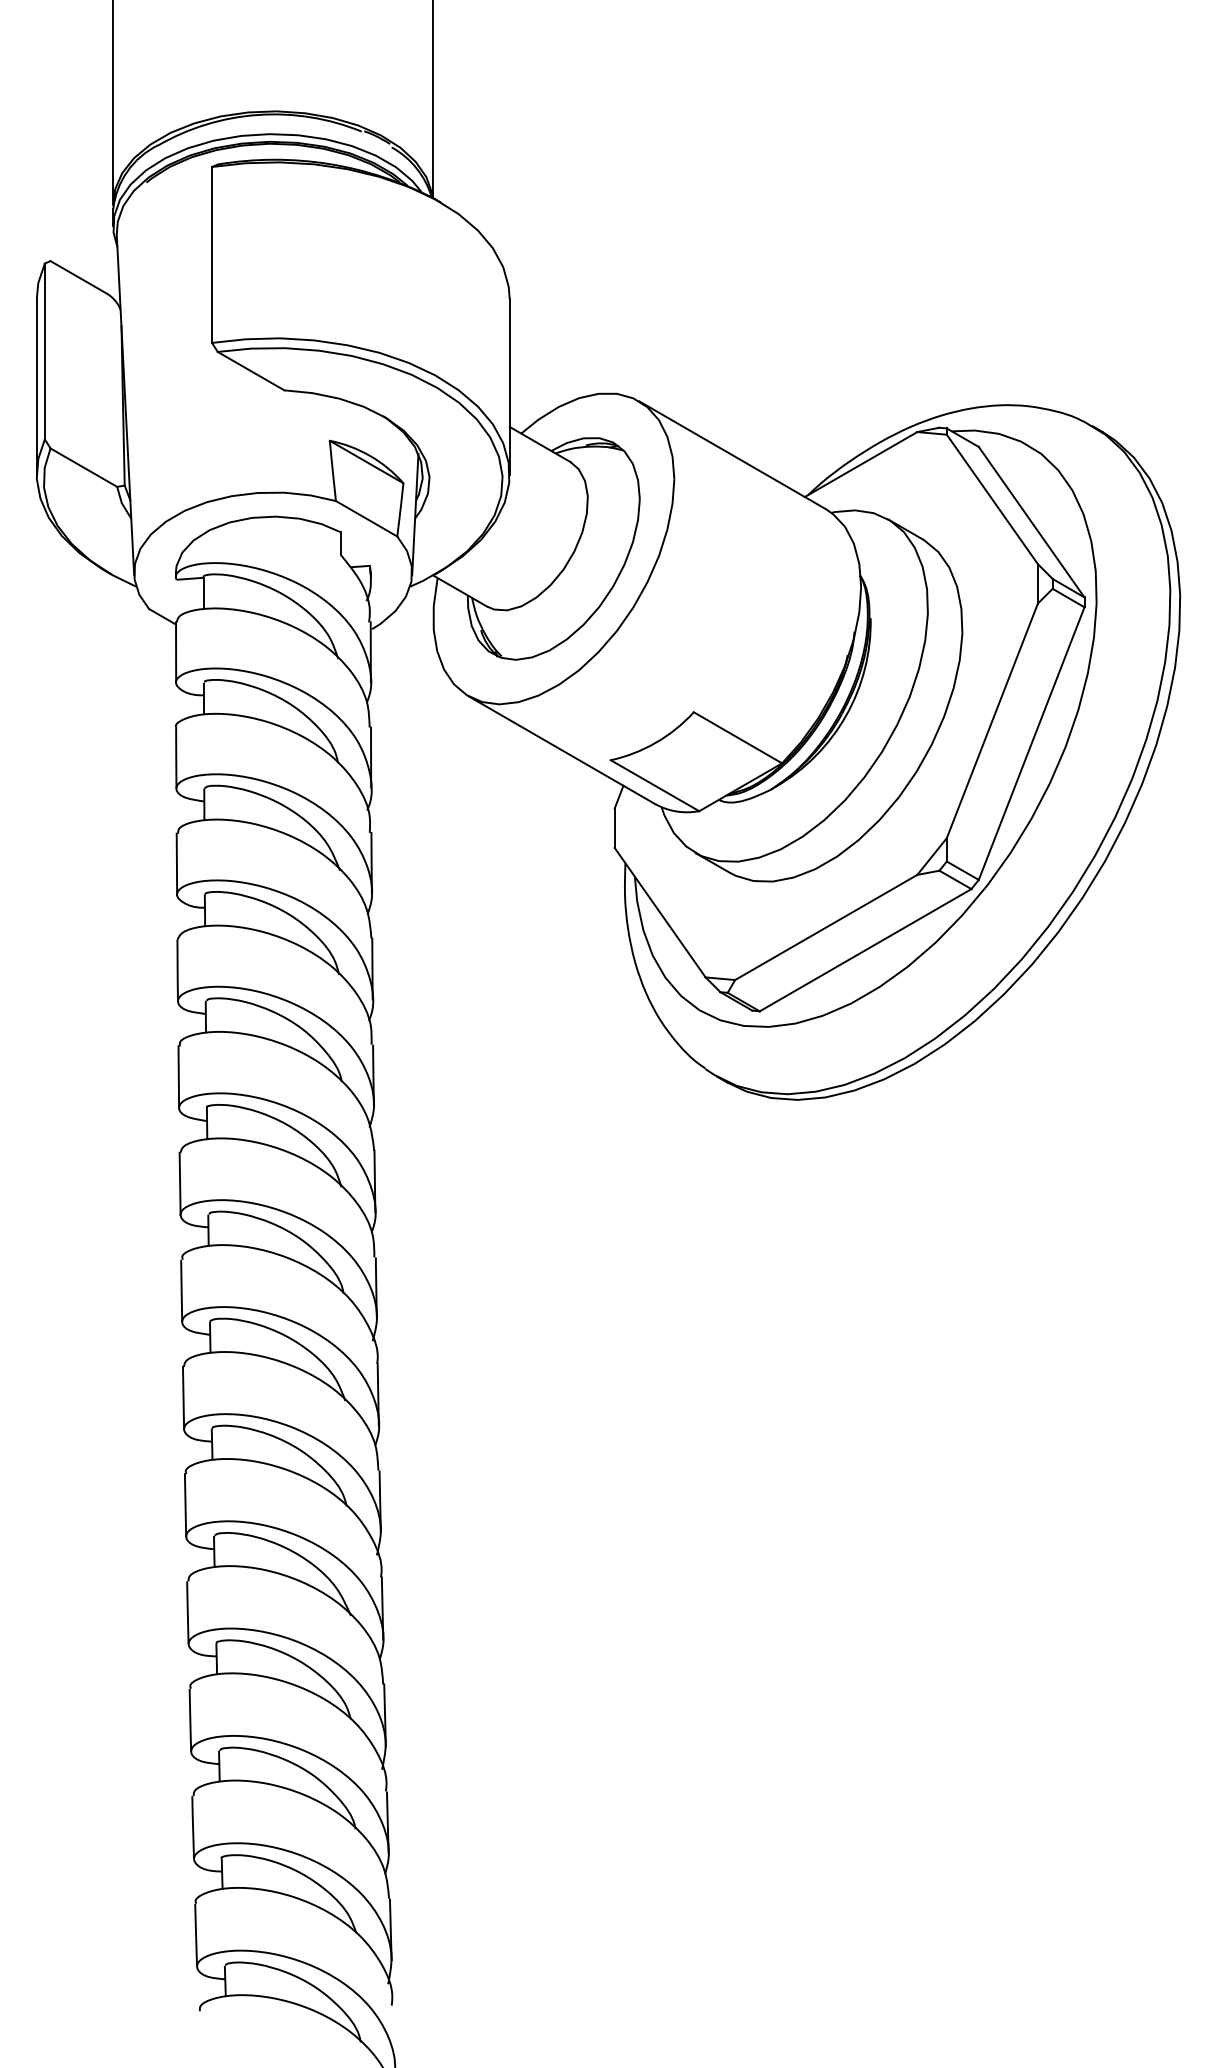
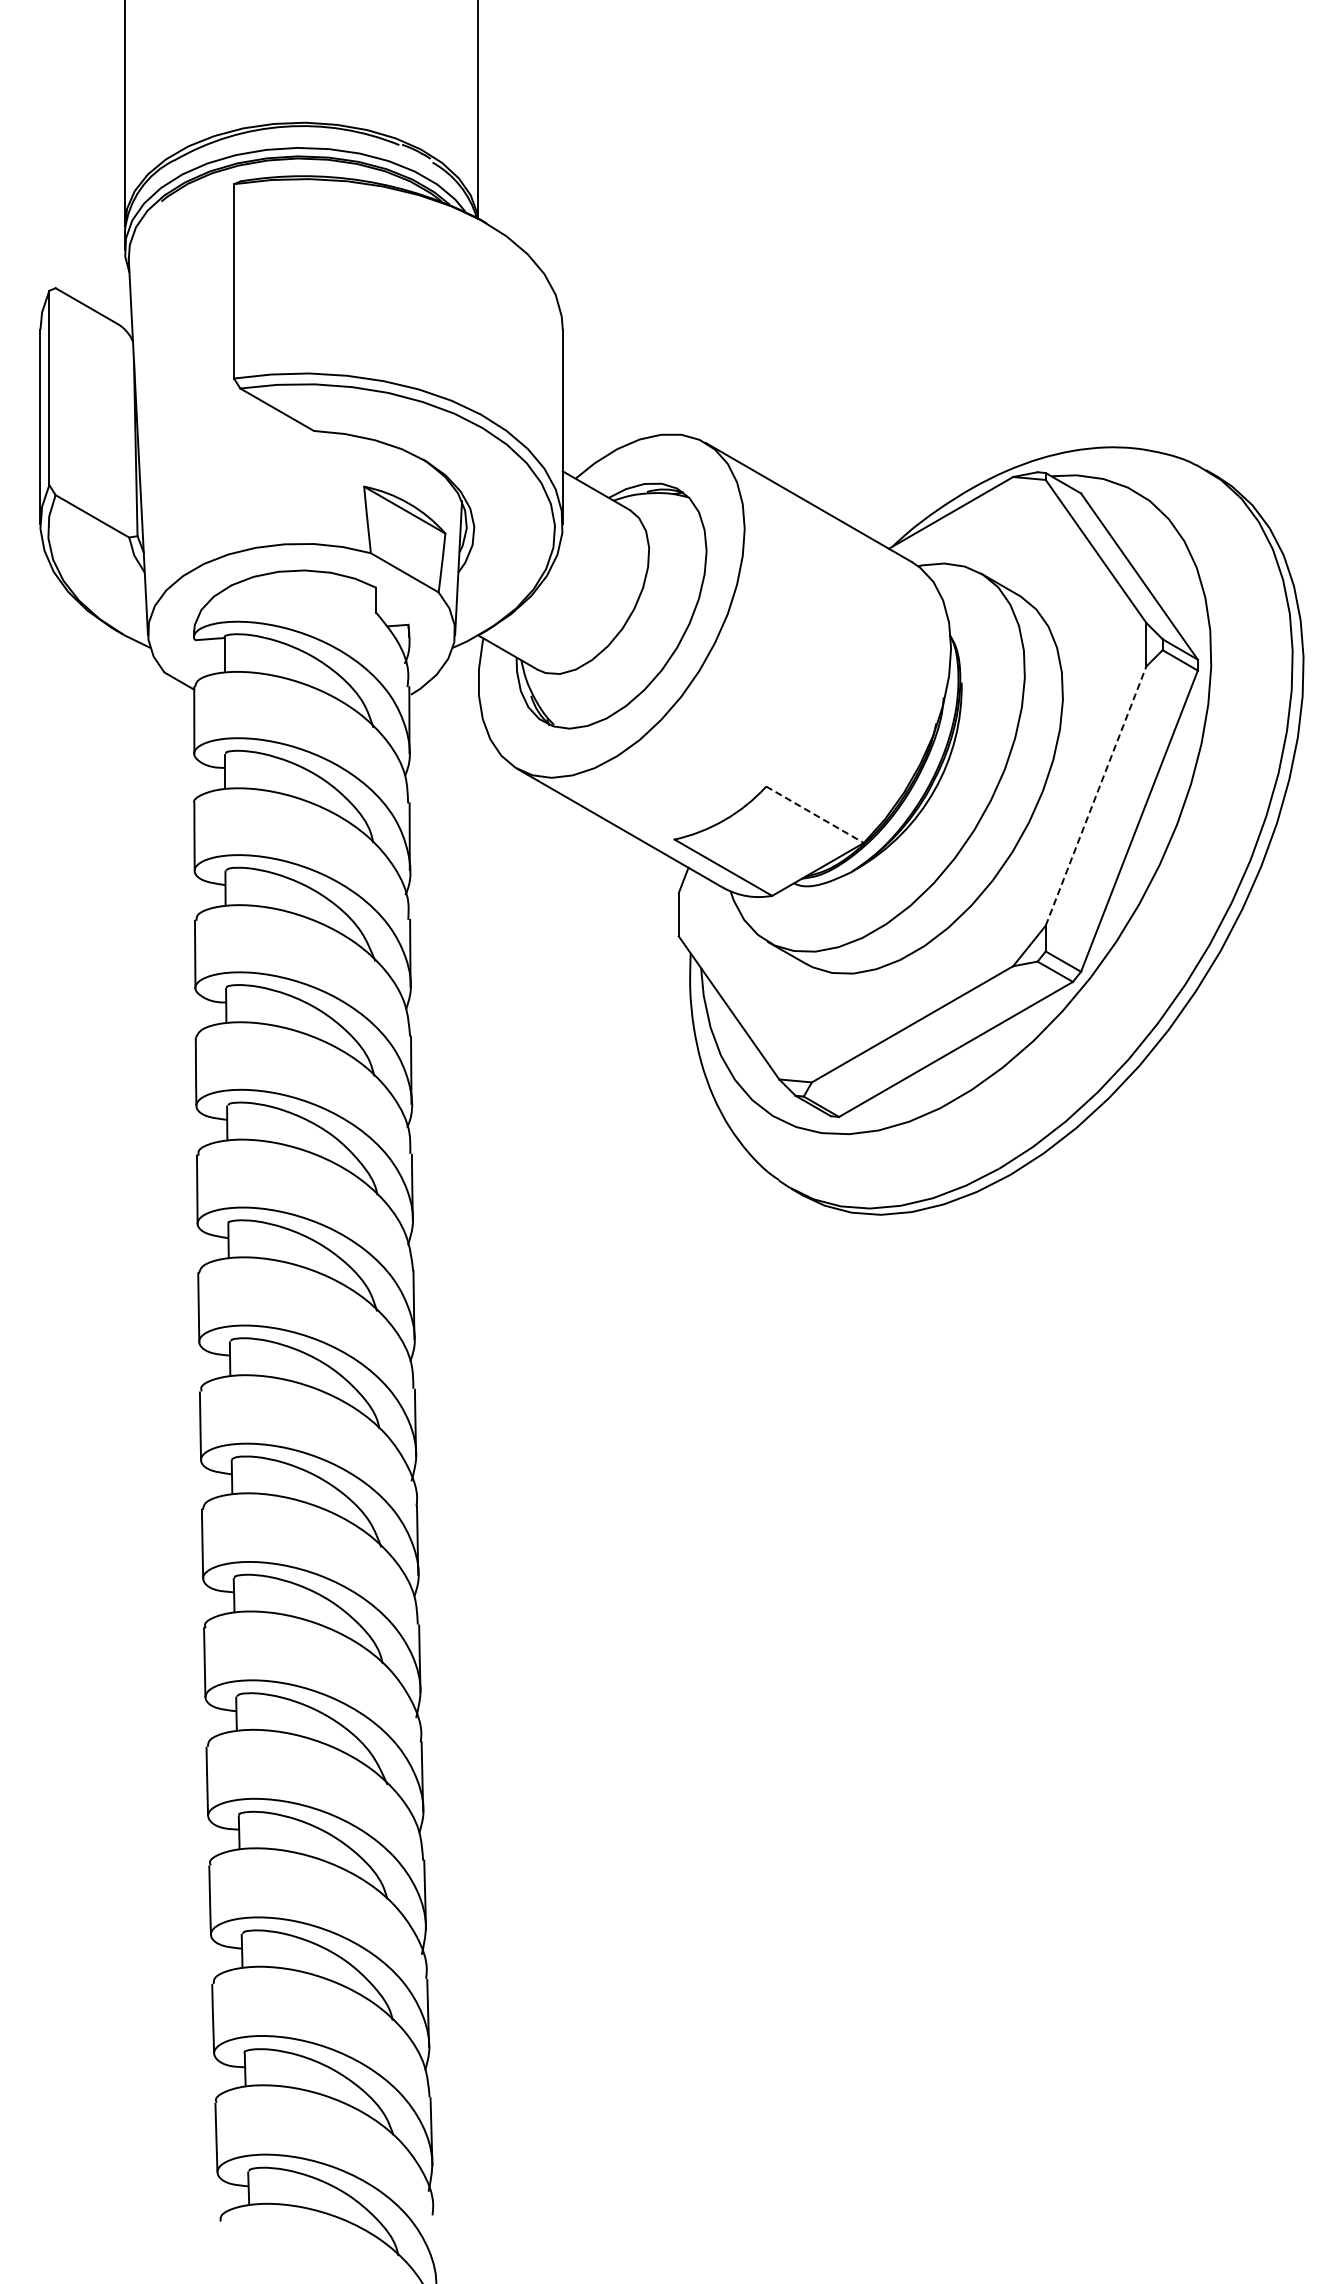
line: (992, 720) -> (1096, 795), solid -> dashed
line: (738, 738) -> (815, 815), solid -> dashed

